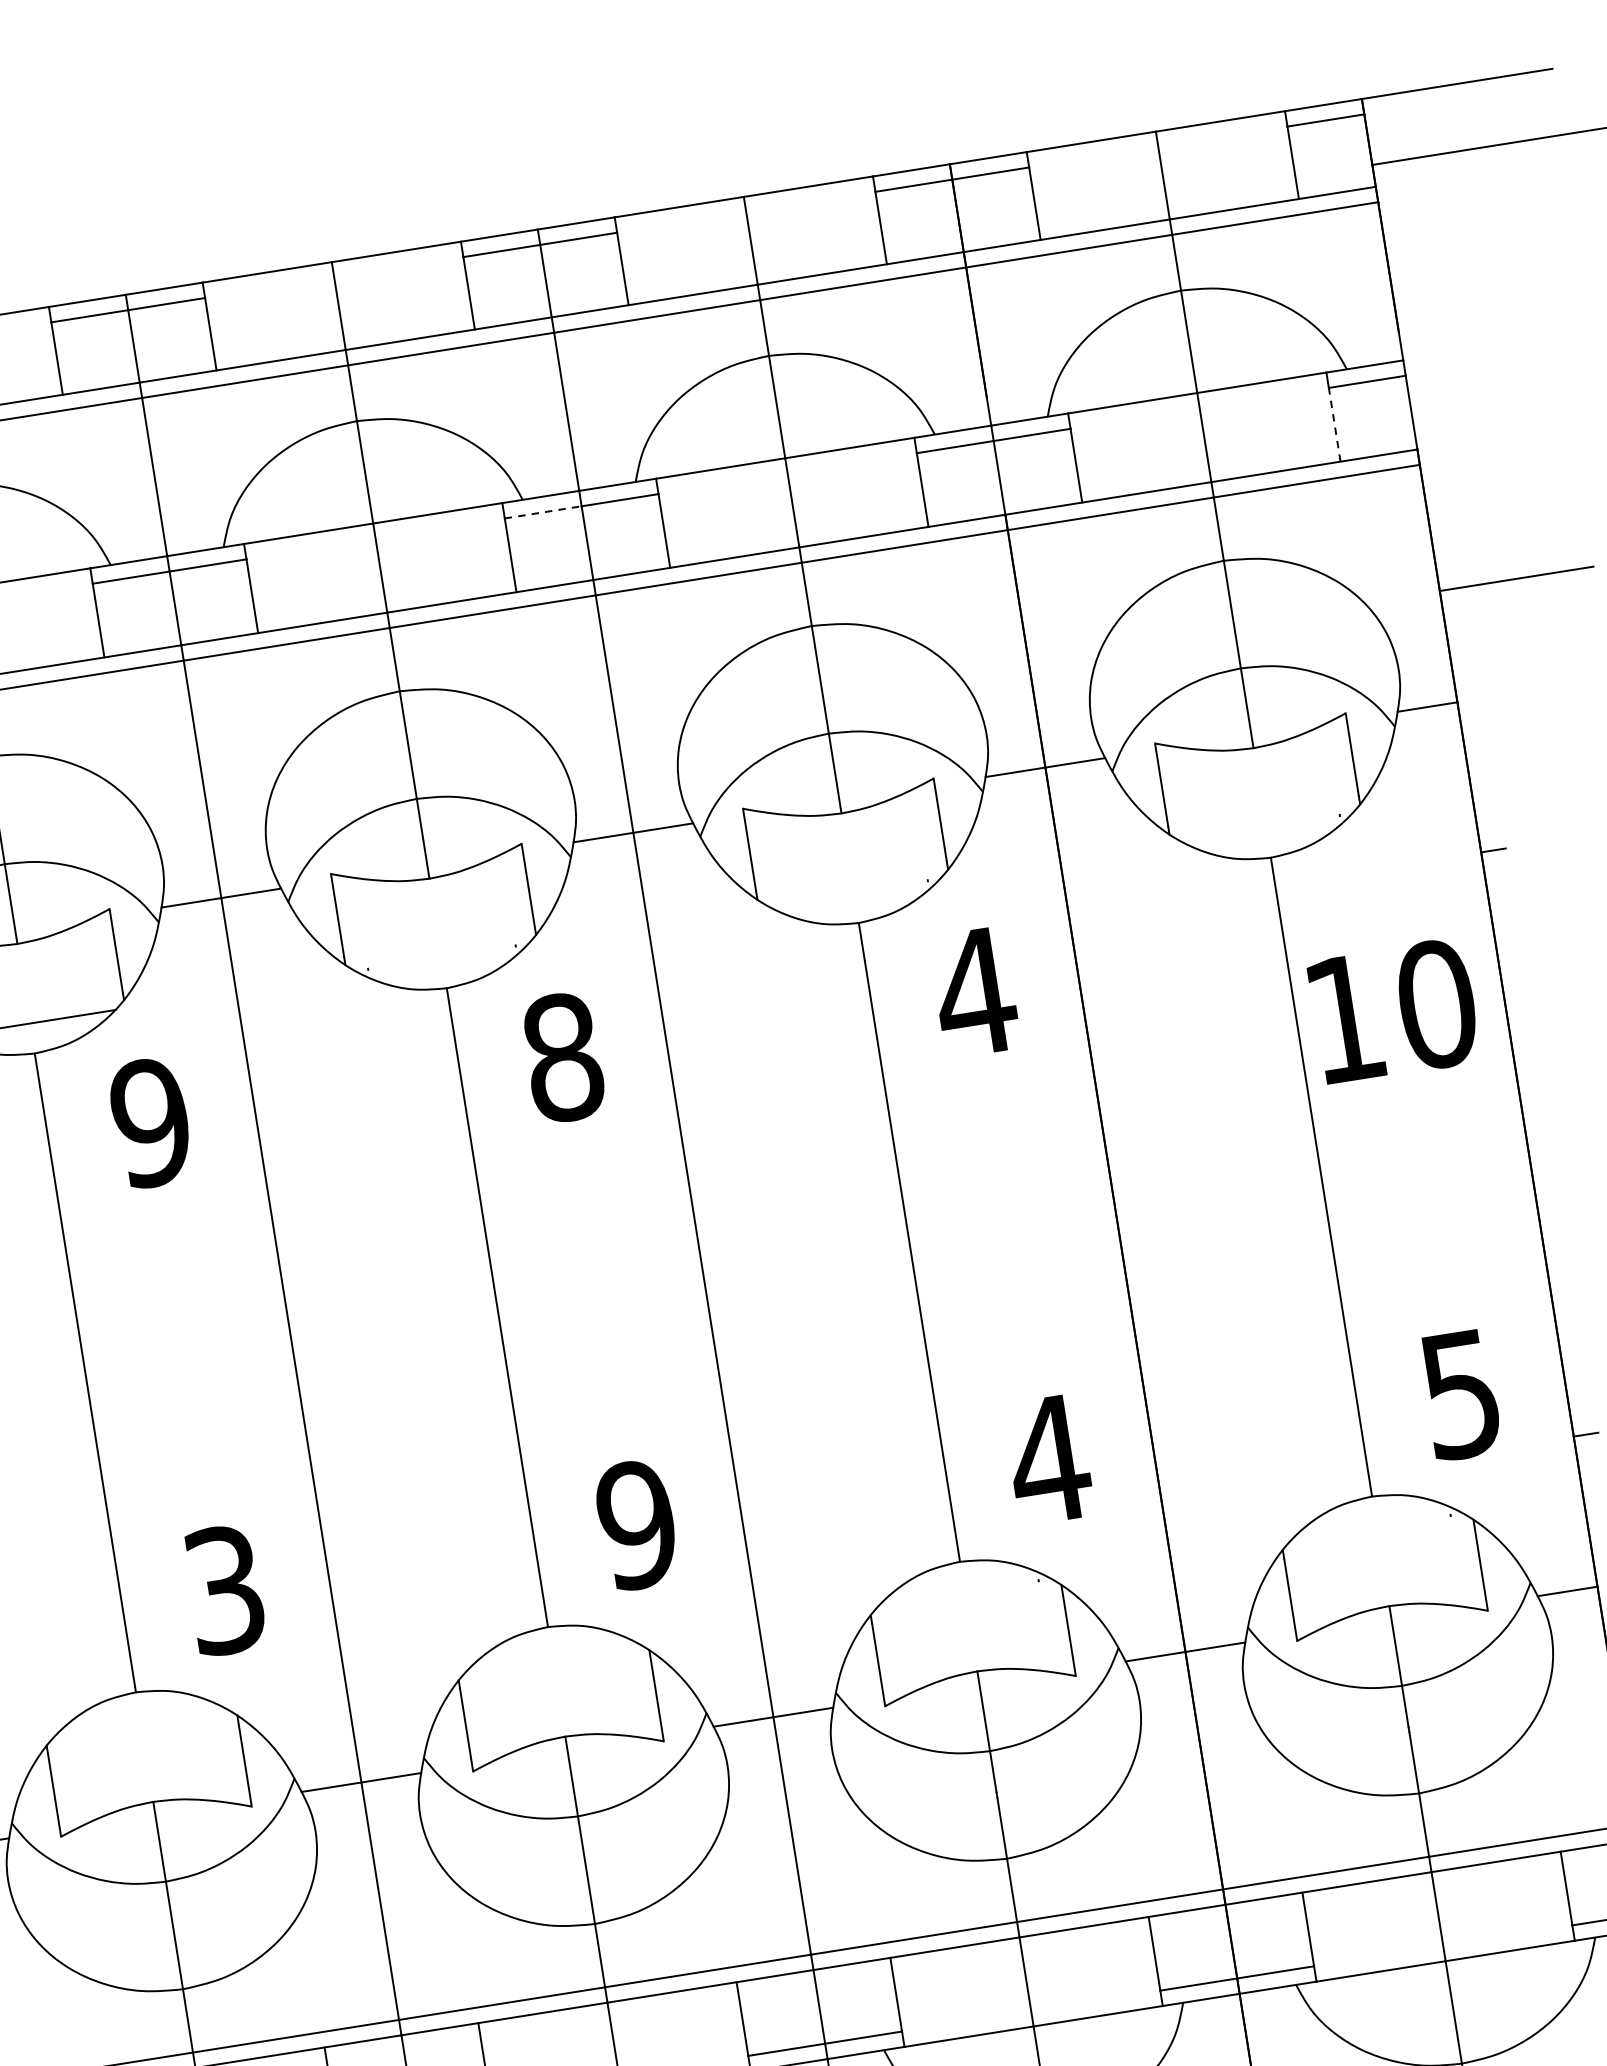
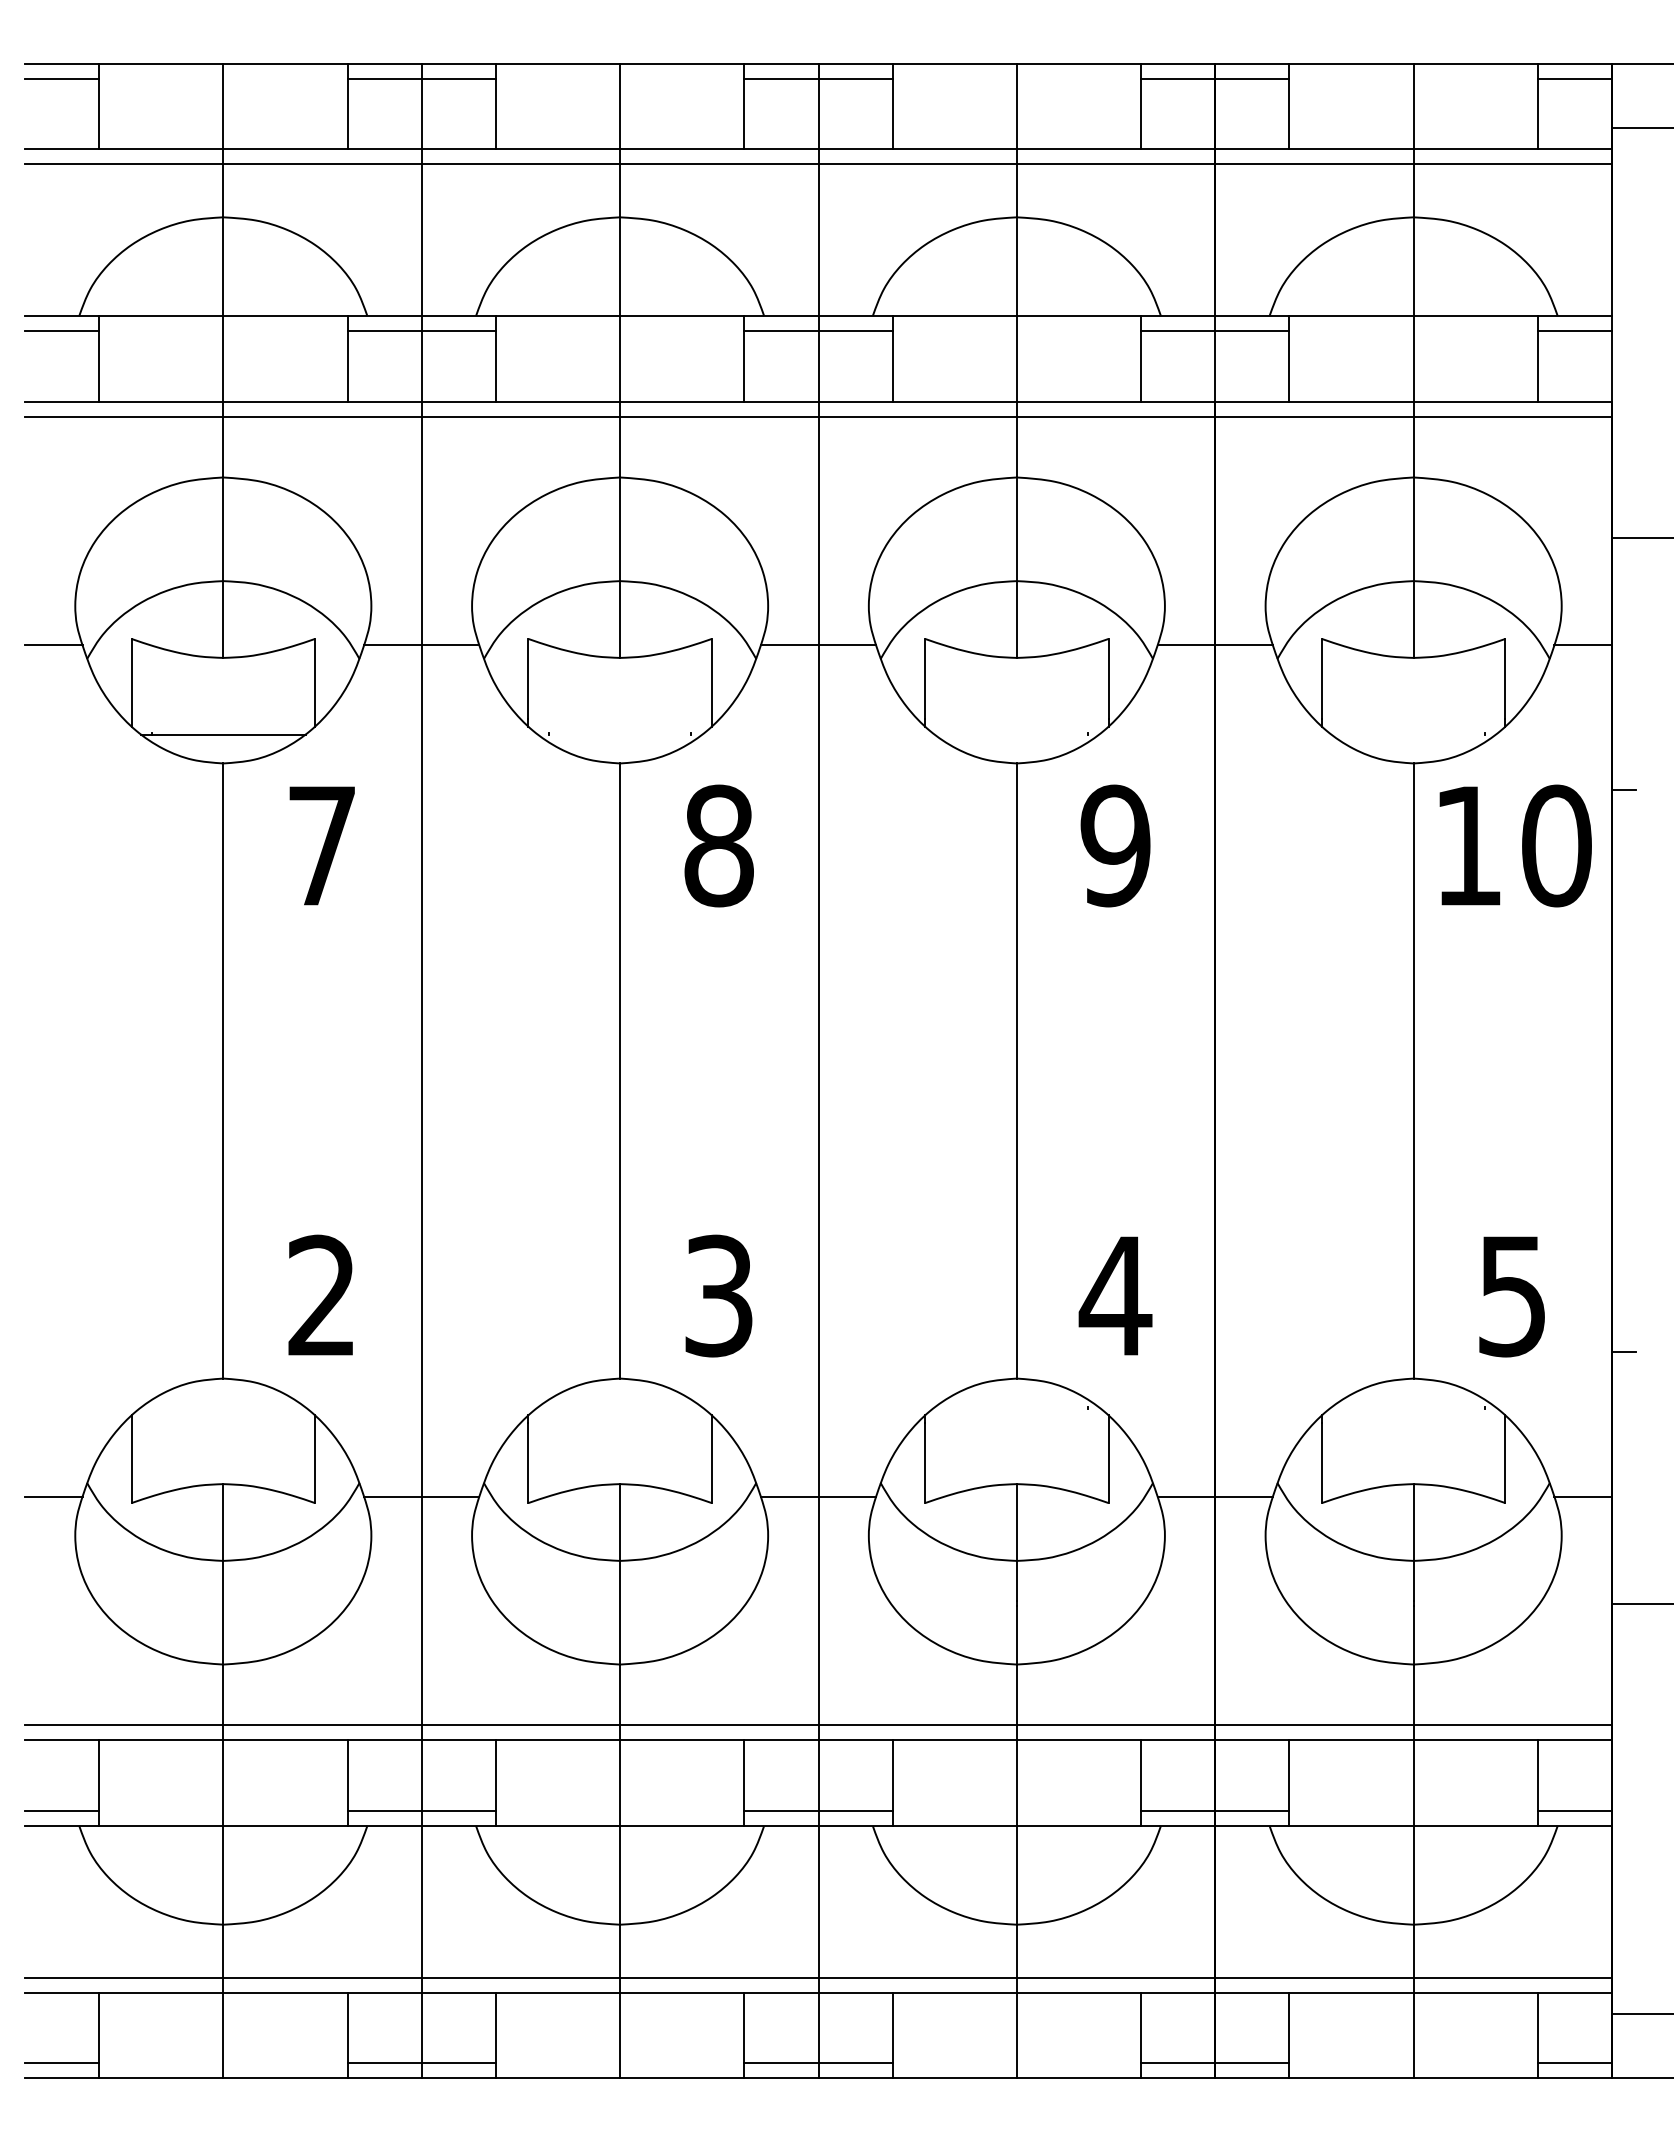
line: (1335, 425) -> (1538, 366), dashed -> solid
line: (543, 512) -> (781, 330), dashed -> solid
text: (974, 991) -> (1115, 845), 4 -> 9
text: (1393, 1010) -> (1515, 845), moved
text: (150, 1122) -> (321, 845), 9 -> 7
text: (636, 1524) -> (718, 1295), 9 -> 3
text: (224, 1589) -> (321, 1295), 3 -> 2

